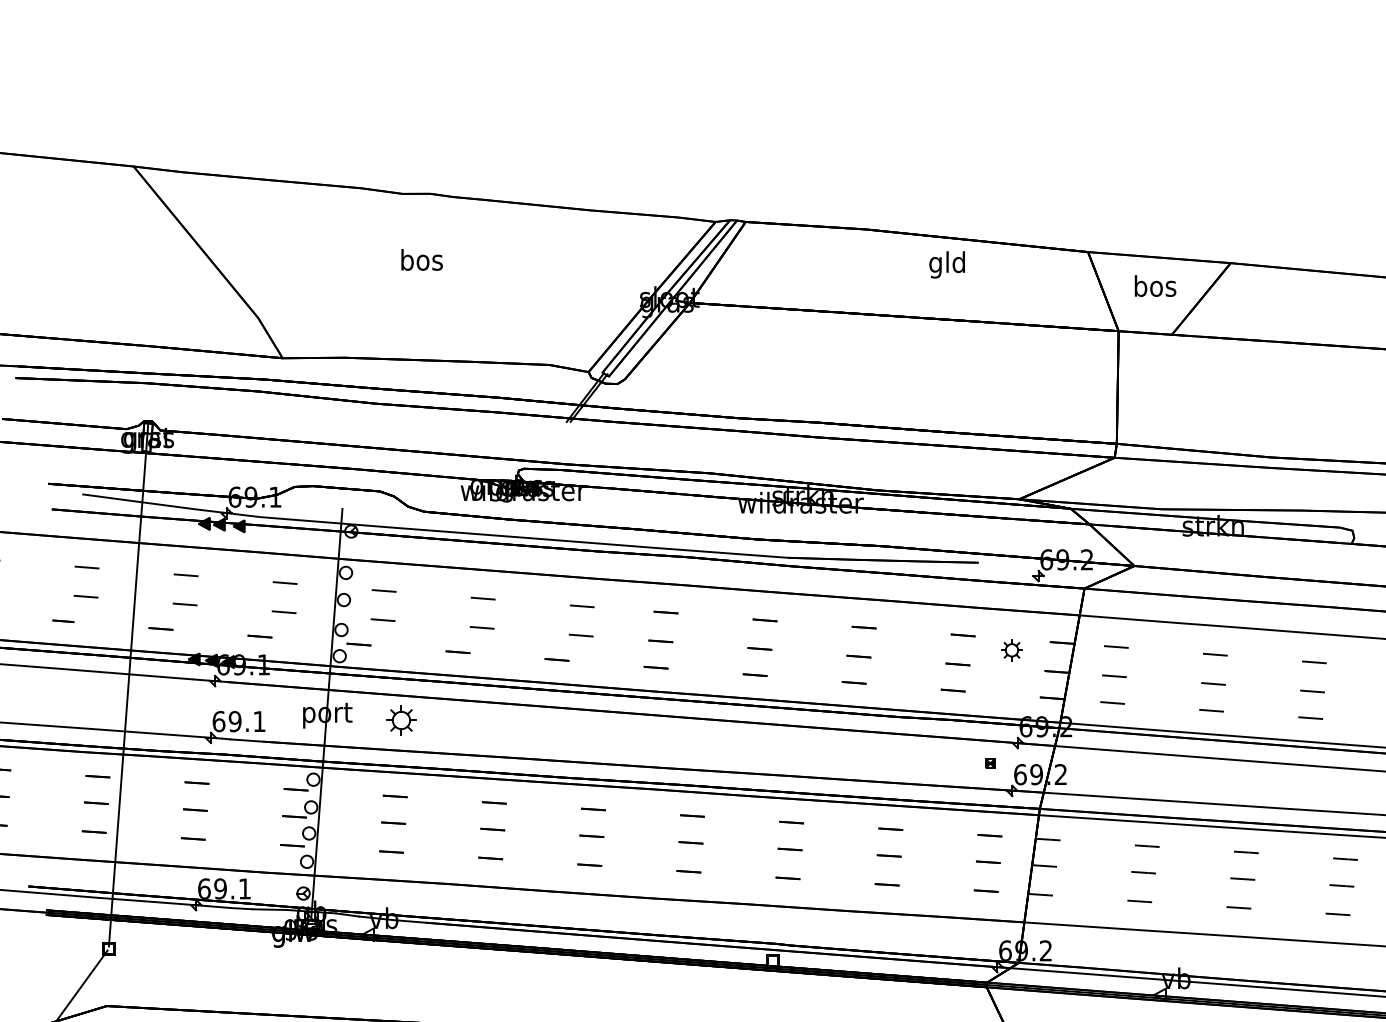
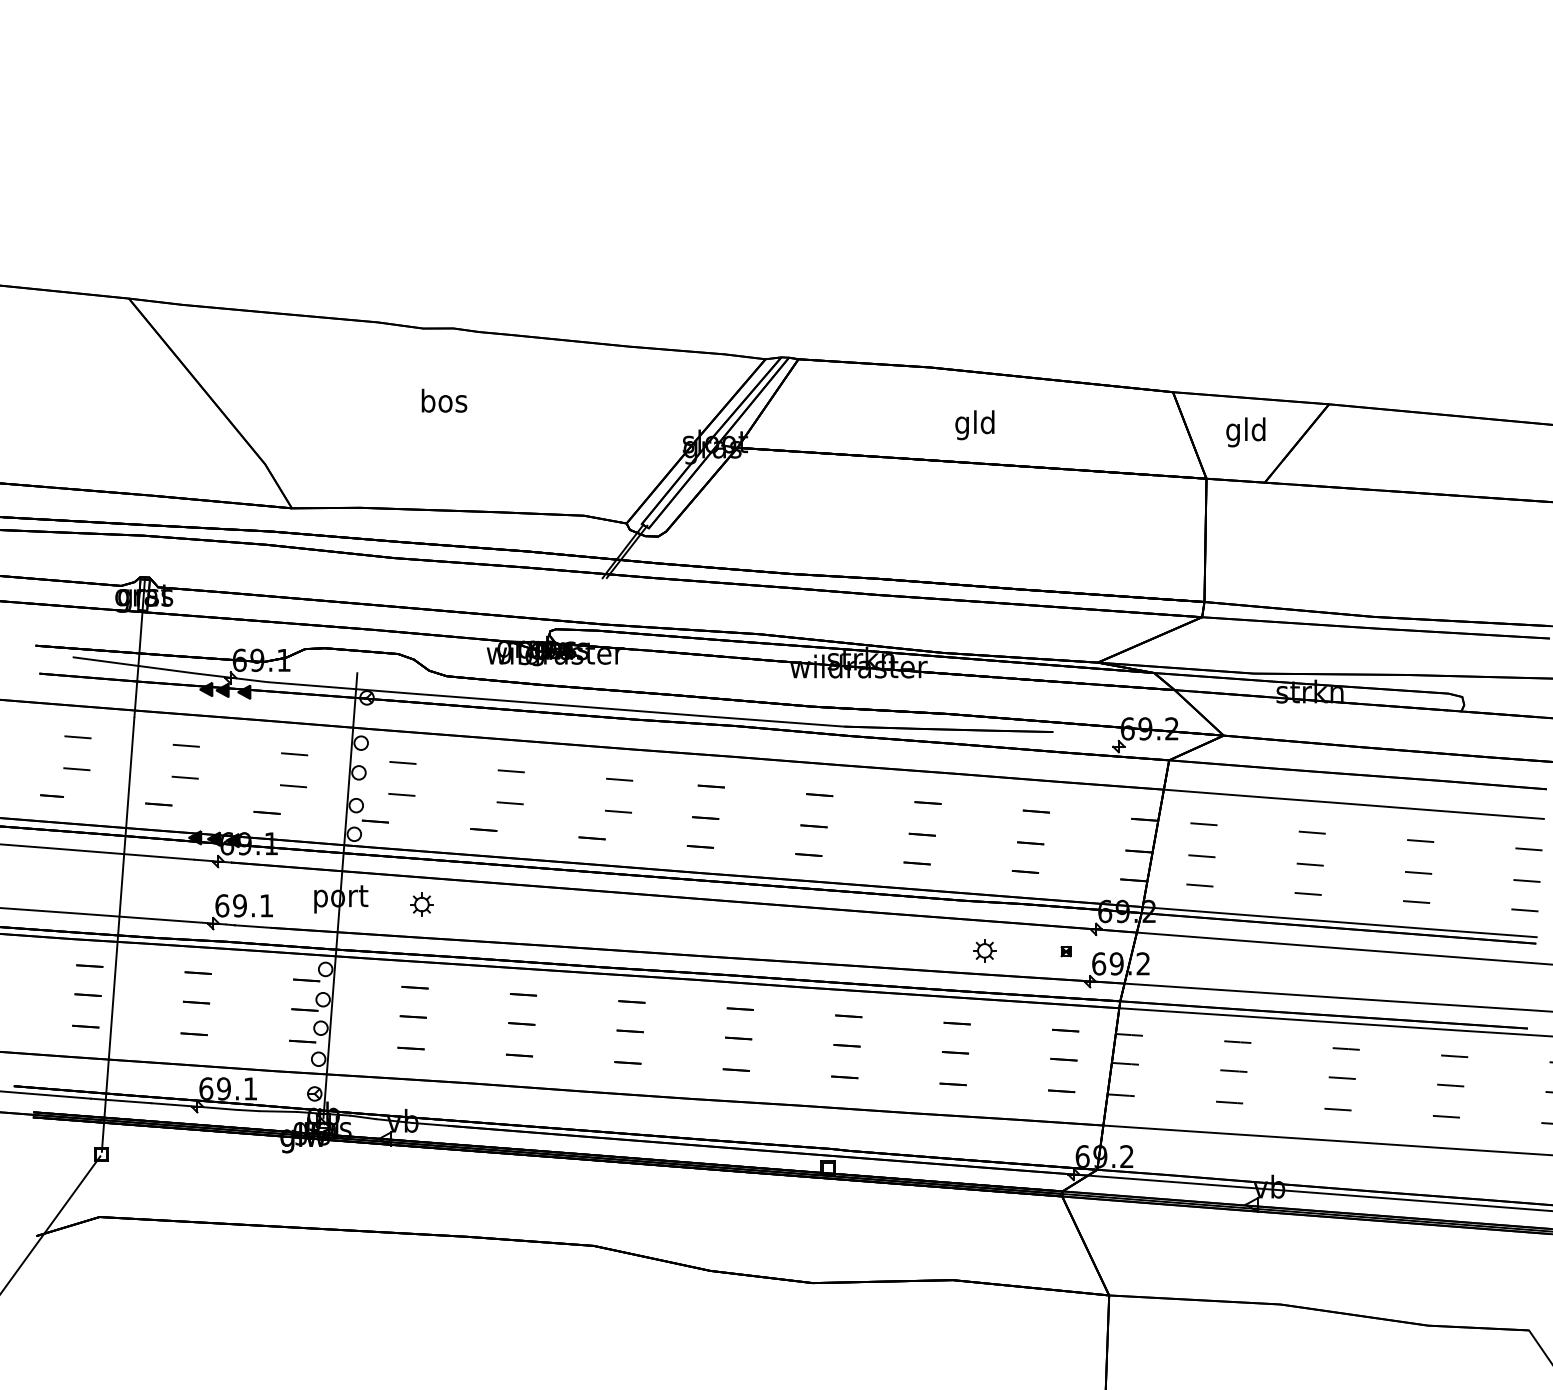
text: (946, 265) -> (974, 425), moved
text: (1155, 288) -> (1246, 432), bos -> gld
part: (1011, 649) -> (984, 950), moved
part: (401, 720) -> (421, 904), size x0.71

